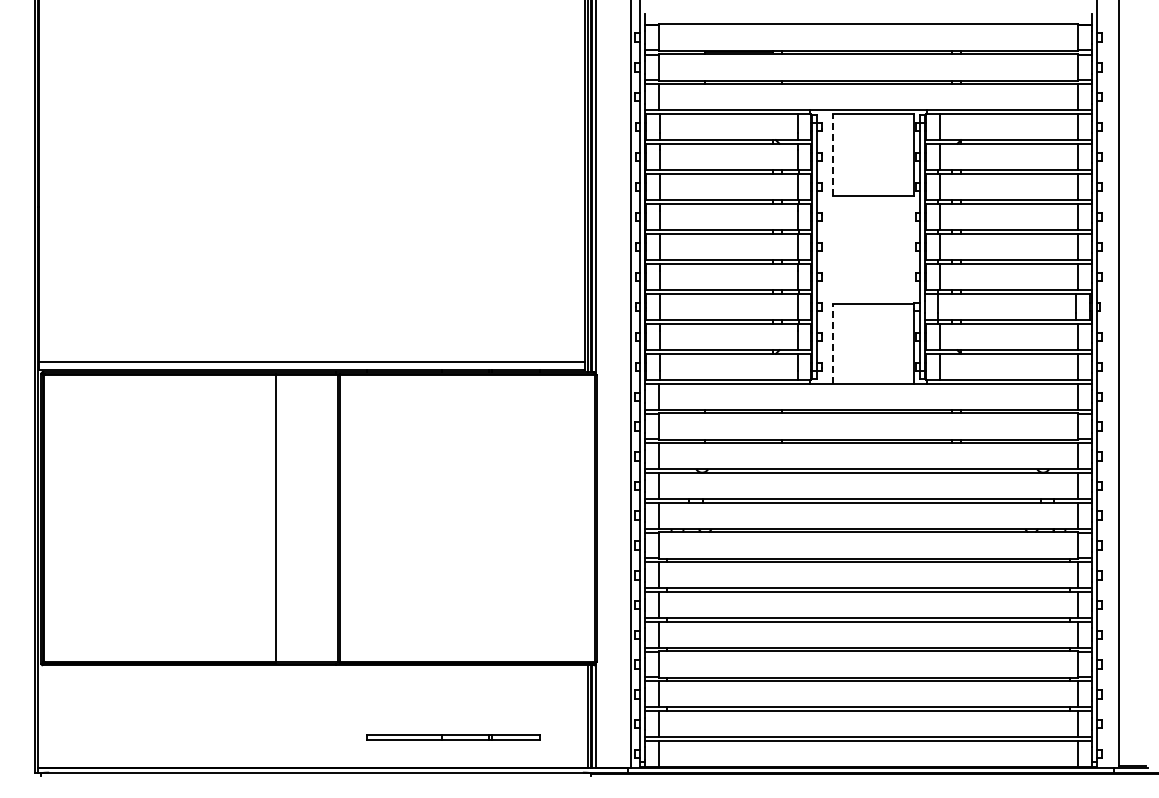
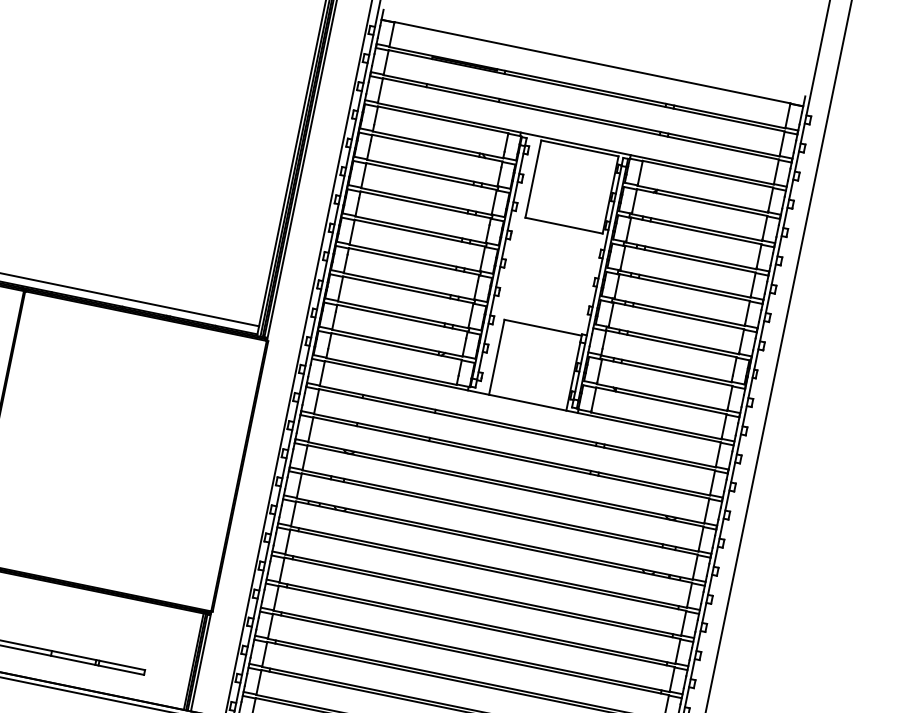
line: (832, 155) -> (533, 179), dashed -> solid
line: (832, 343) -> (496, 356), dashed -> solid

